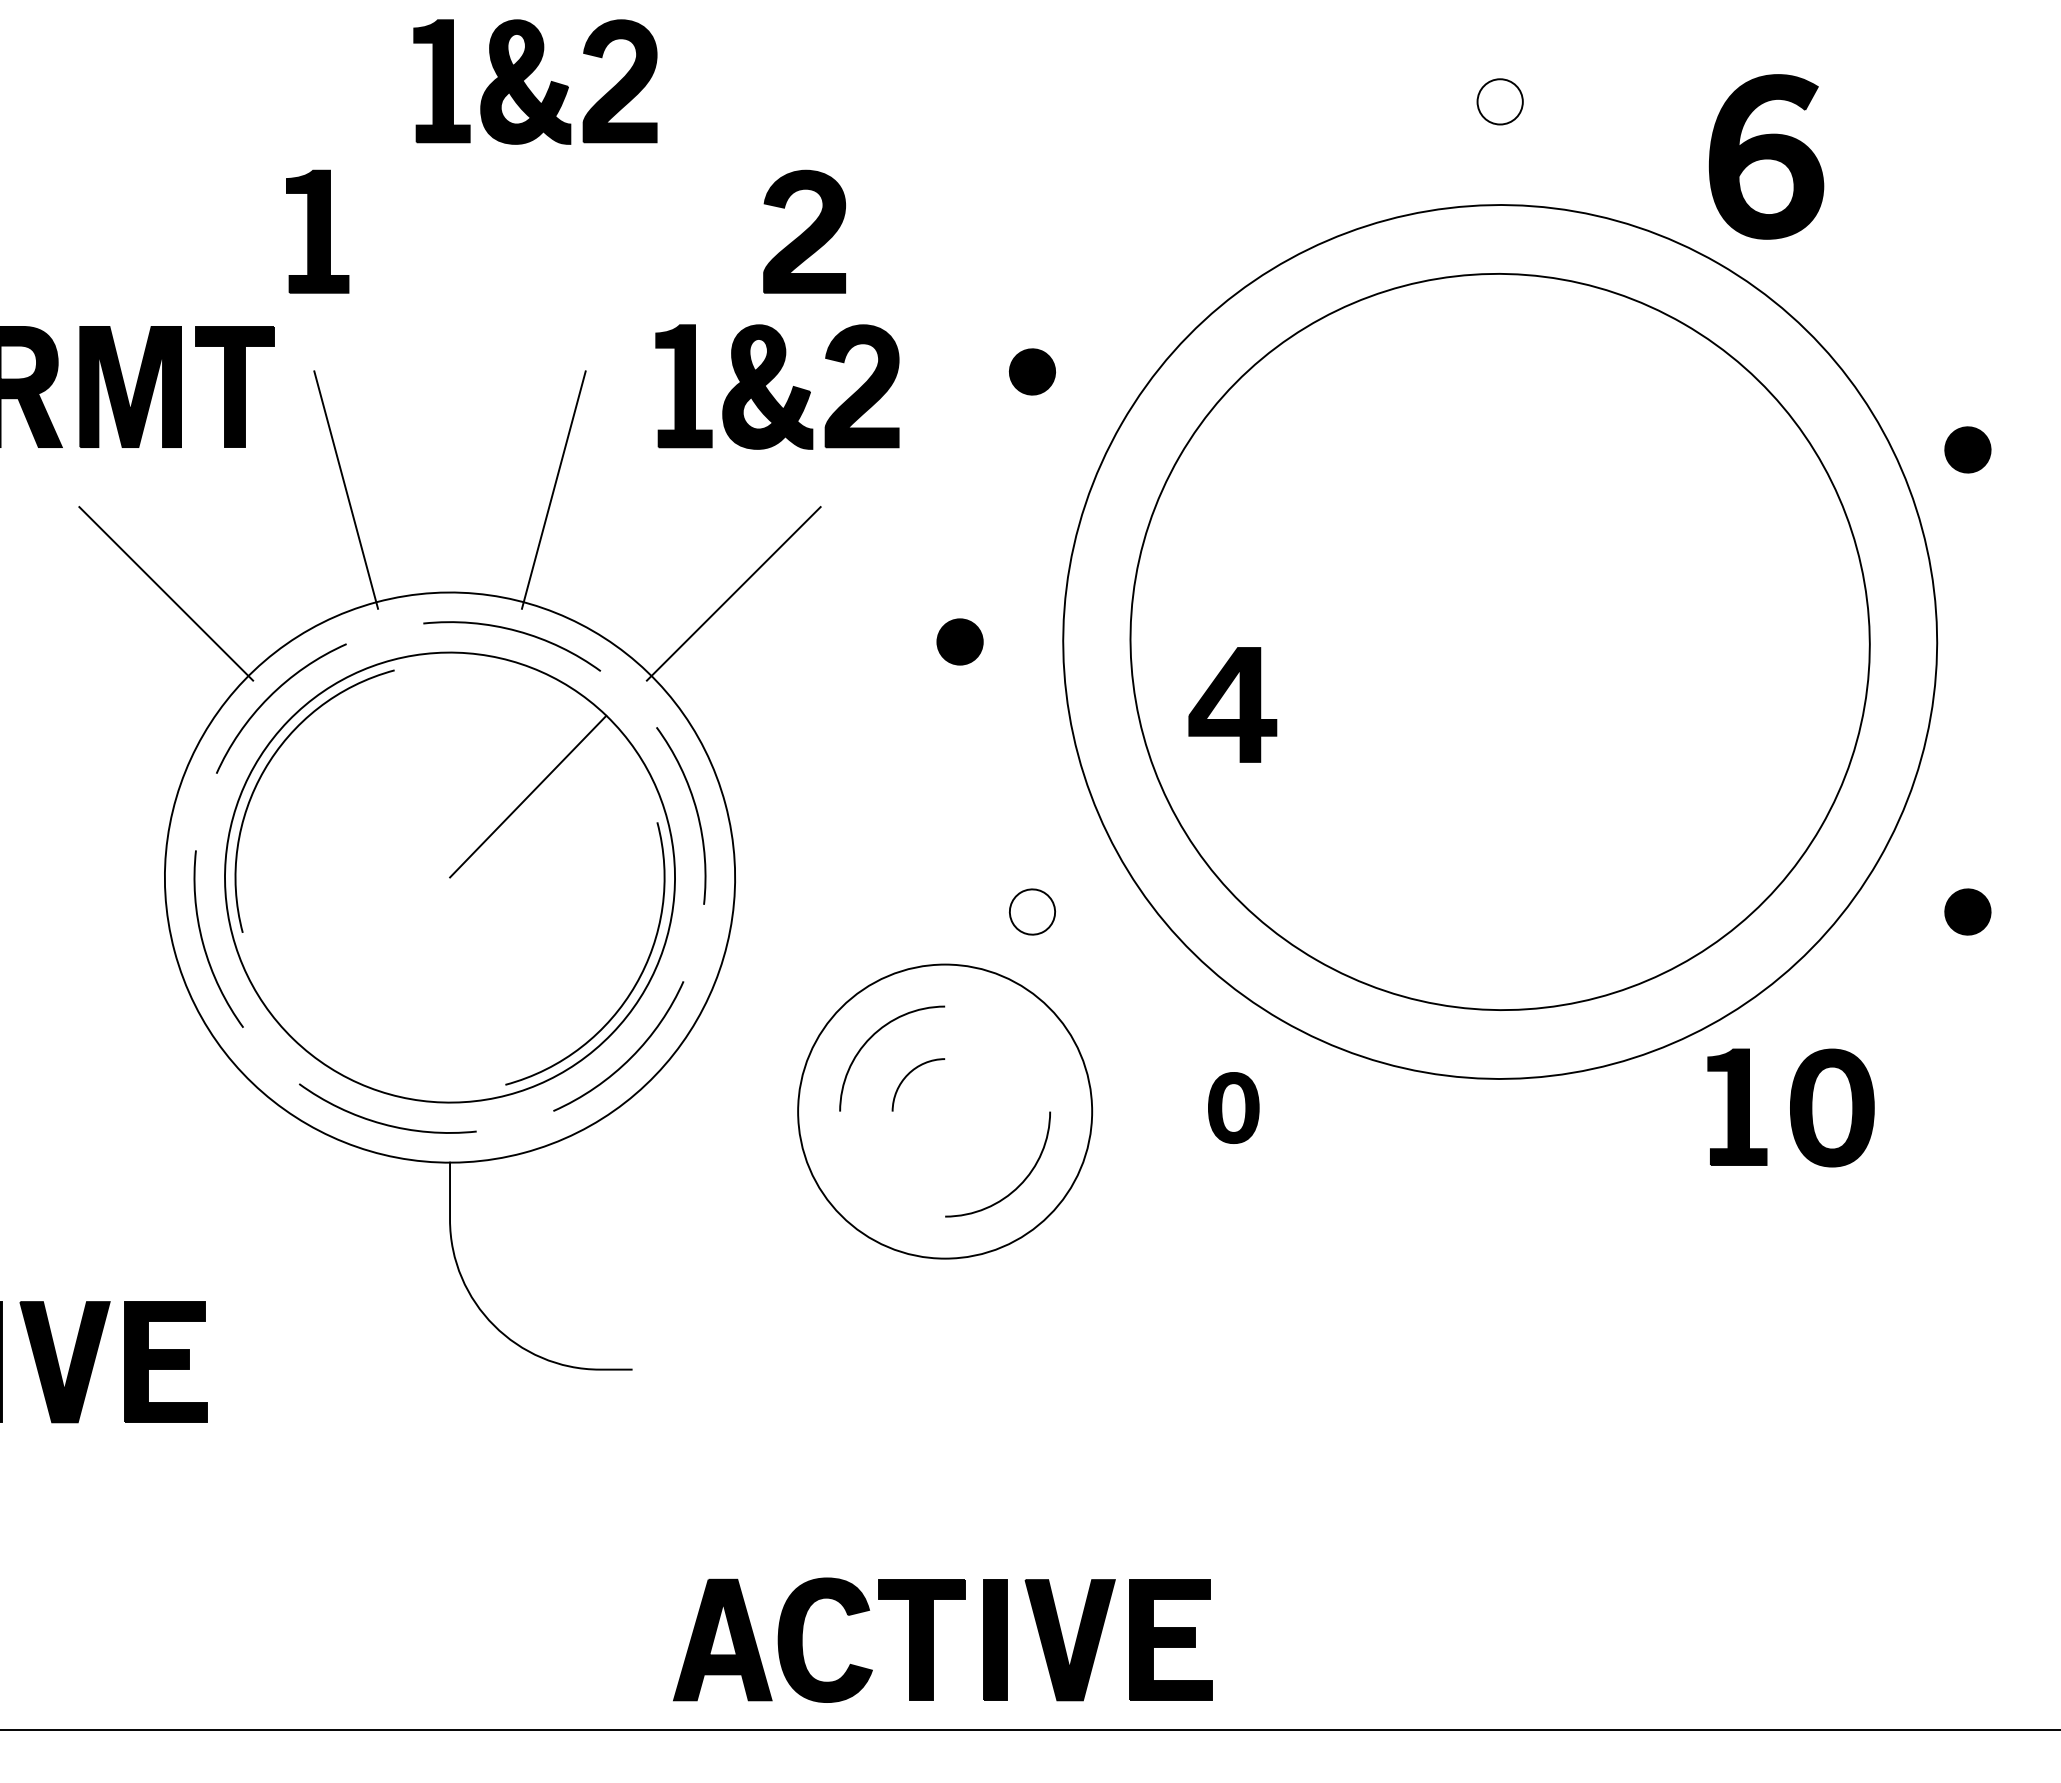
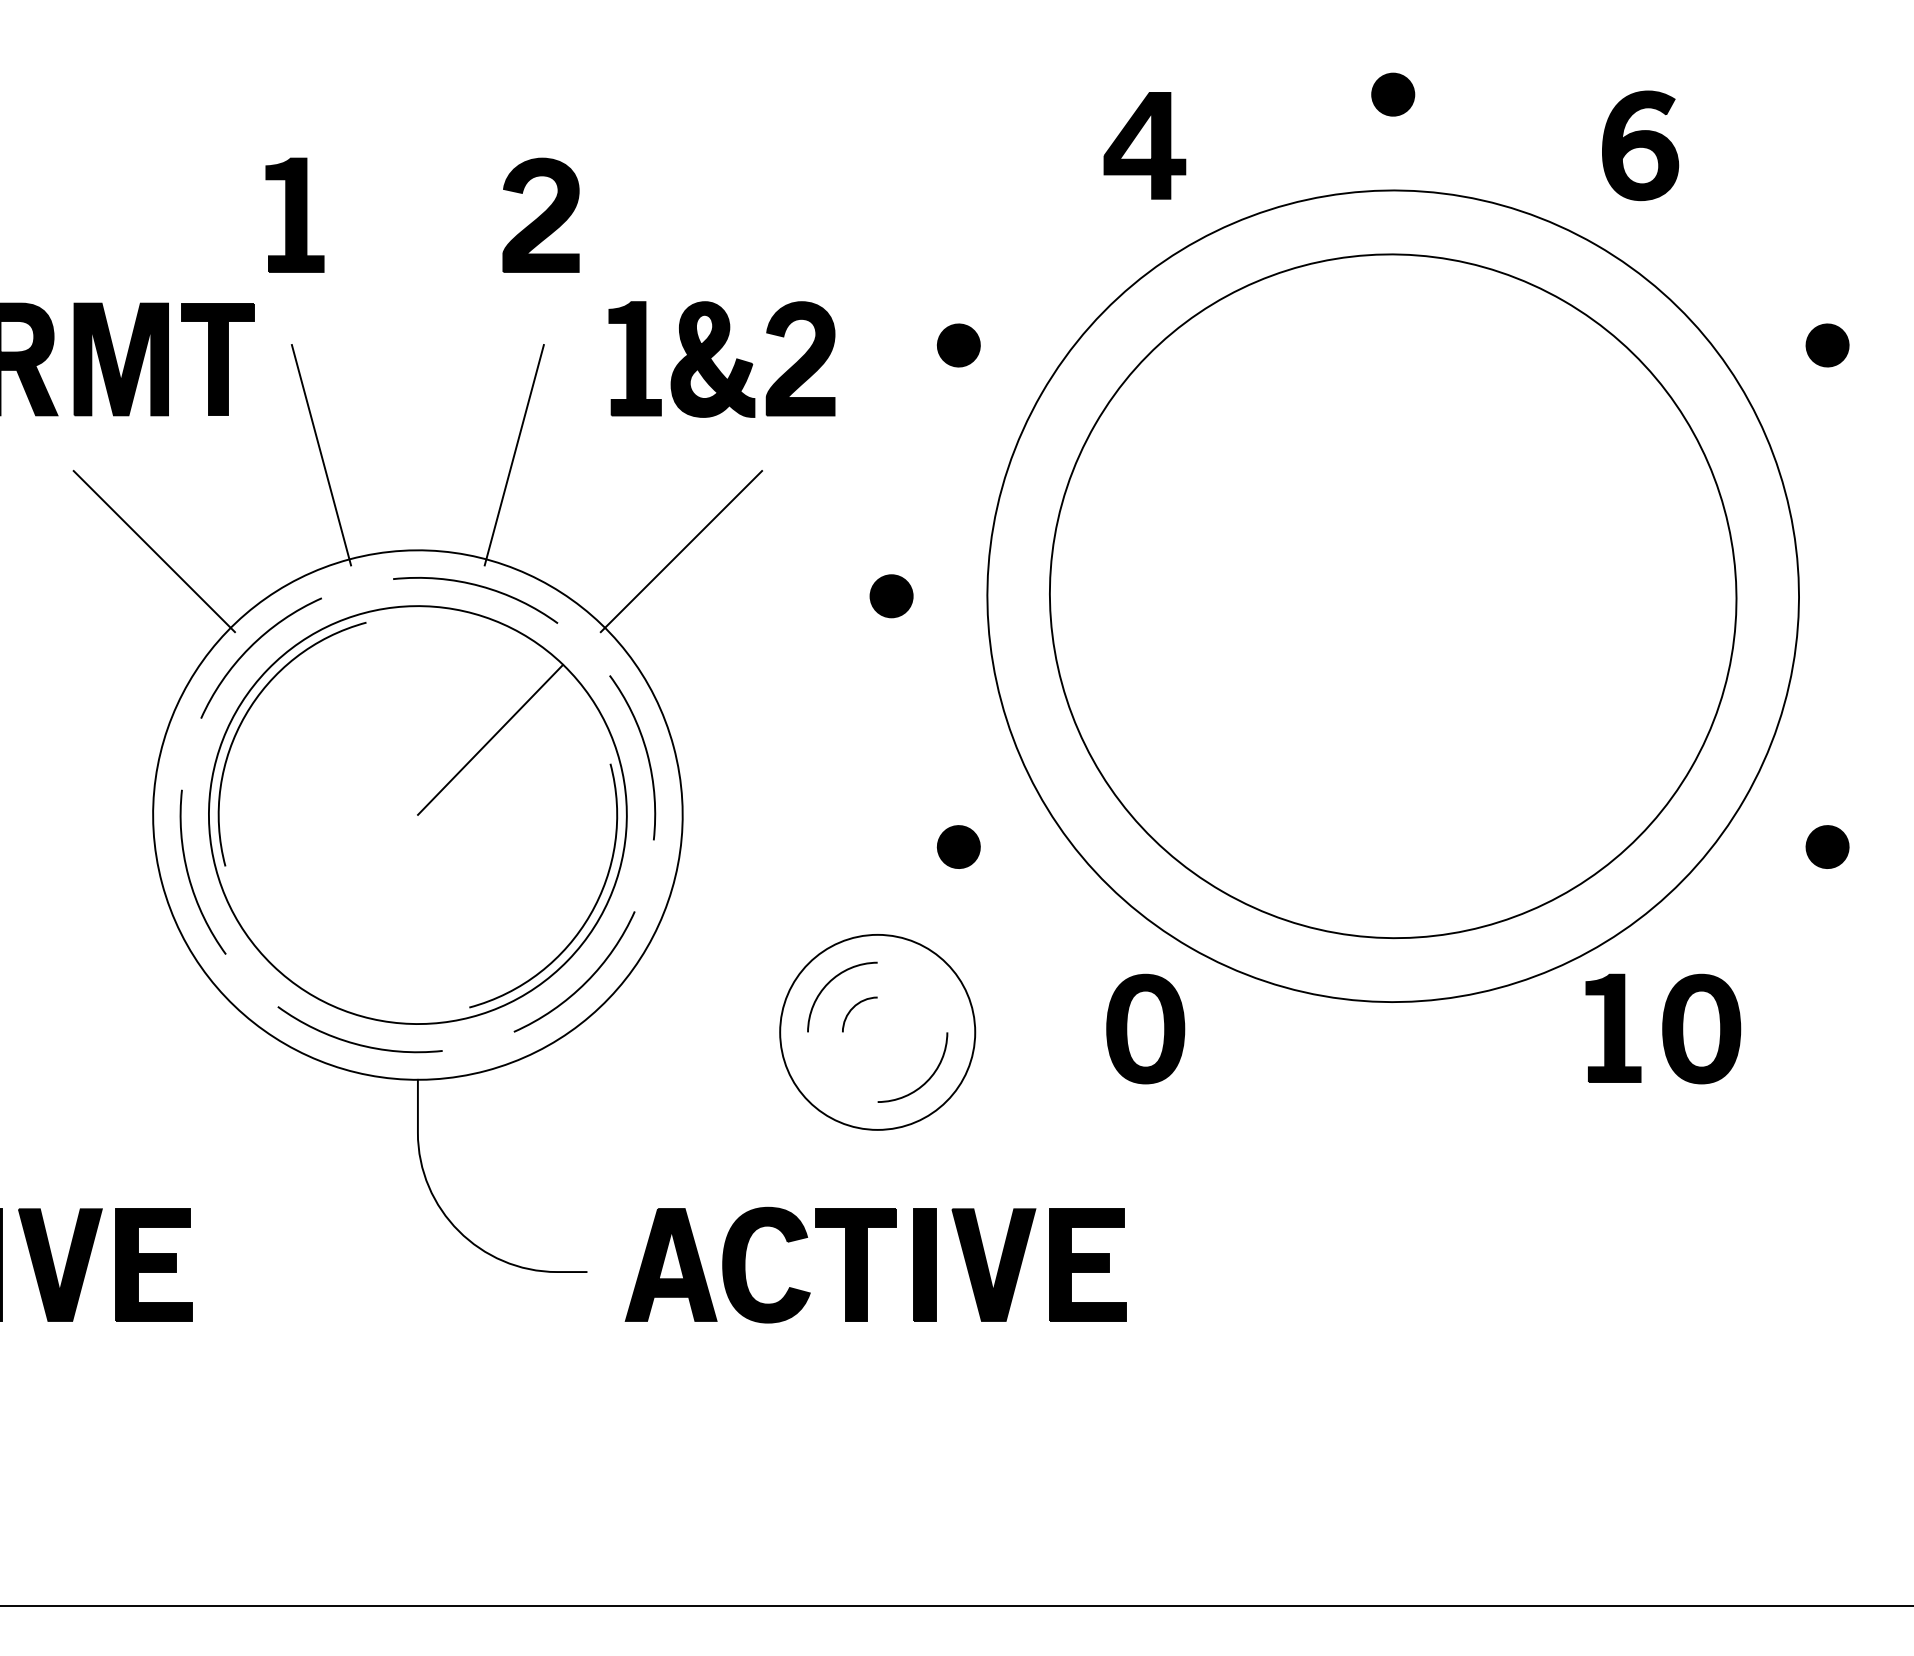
part: (529, 75) -> (491, 70), removed
fill: (1499, 101) -> (1392, 94), added
part: (1766, 156) -> (1640, 145), size x0.71
part: (804, 231) -> (540, 215), moved
part: (1967, 449) -> (1827, 345), moved
part: (1232, 704) -> (1144, 145), moved
fill: (1032, 911) -> (958, 846), added
part: (1233, 1107) -> (1145, 1028), size x1.67
part: (944, 1111) -> (877, 1032), size x0.71
part: (933, 1639) -> (866, 1264), moved

